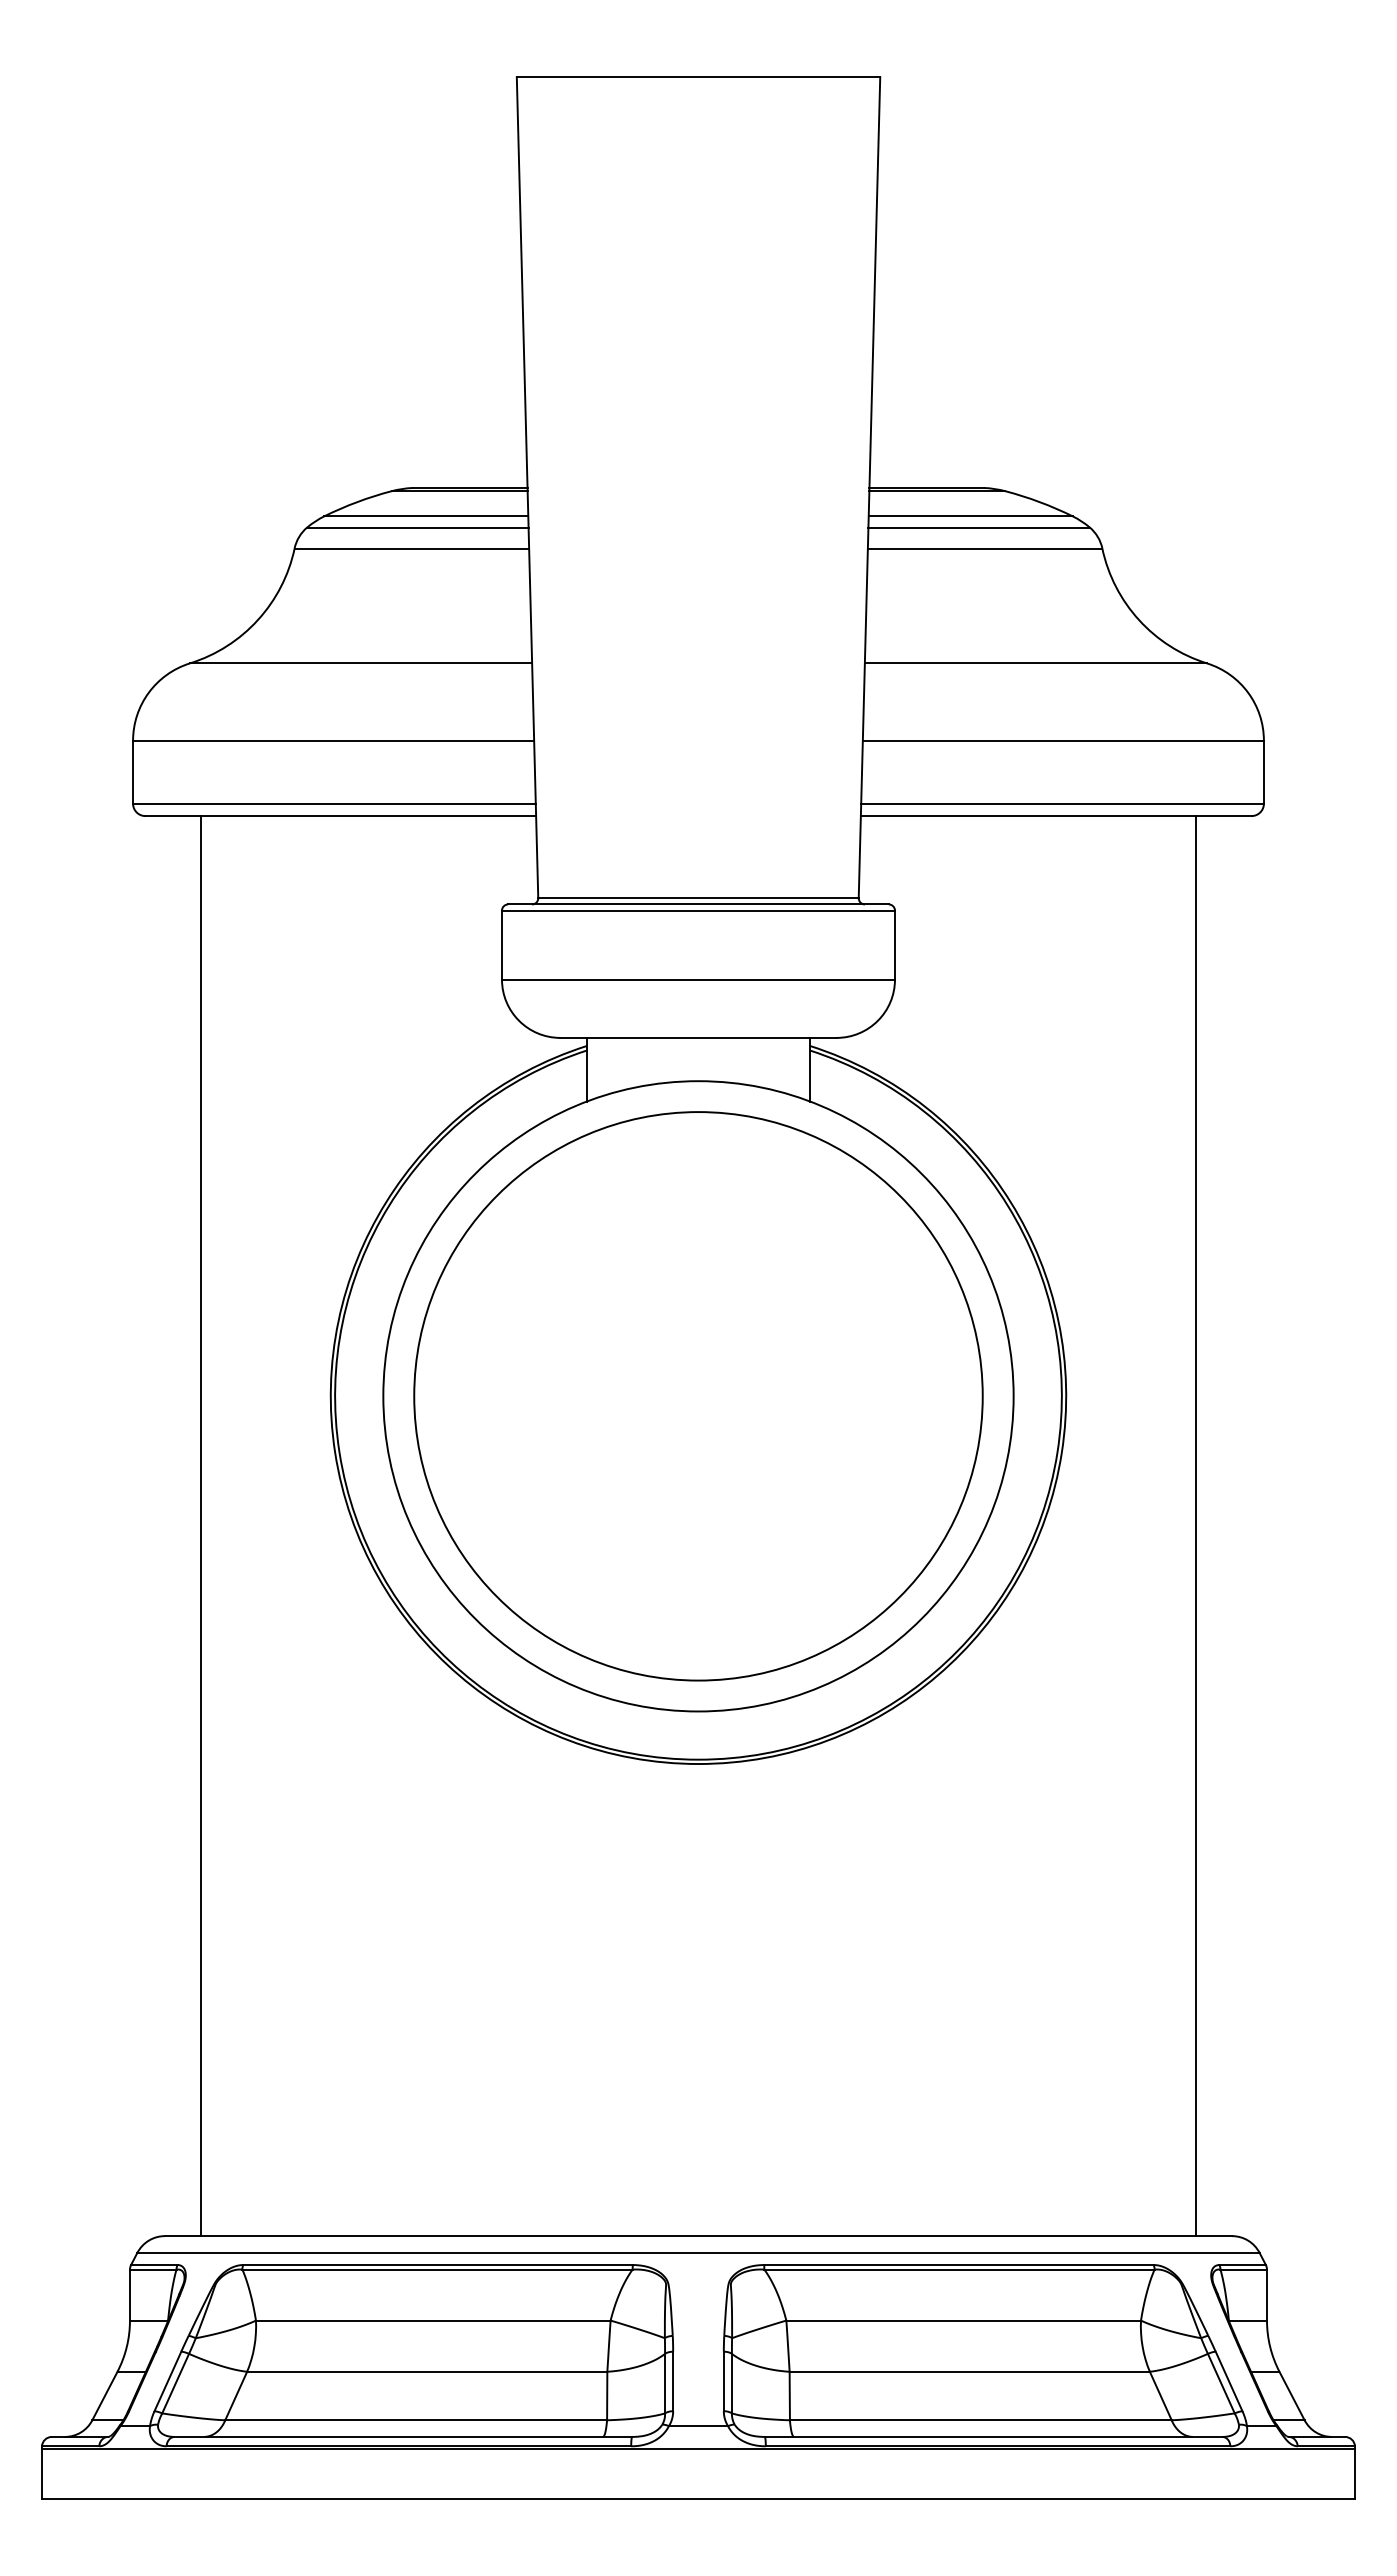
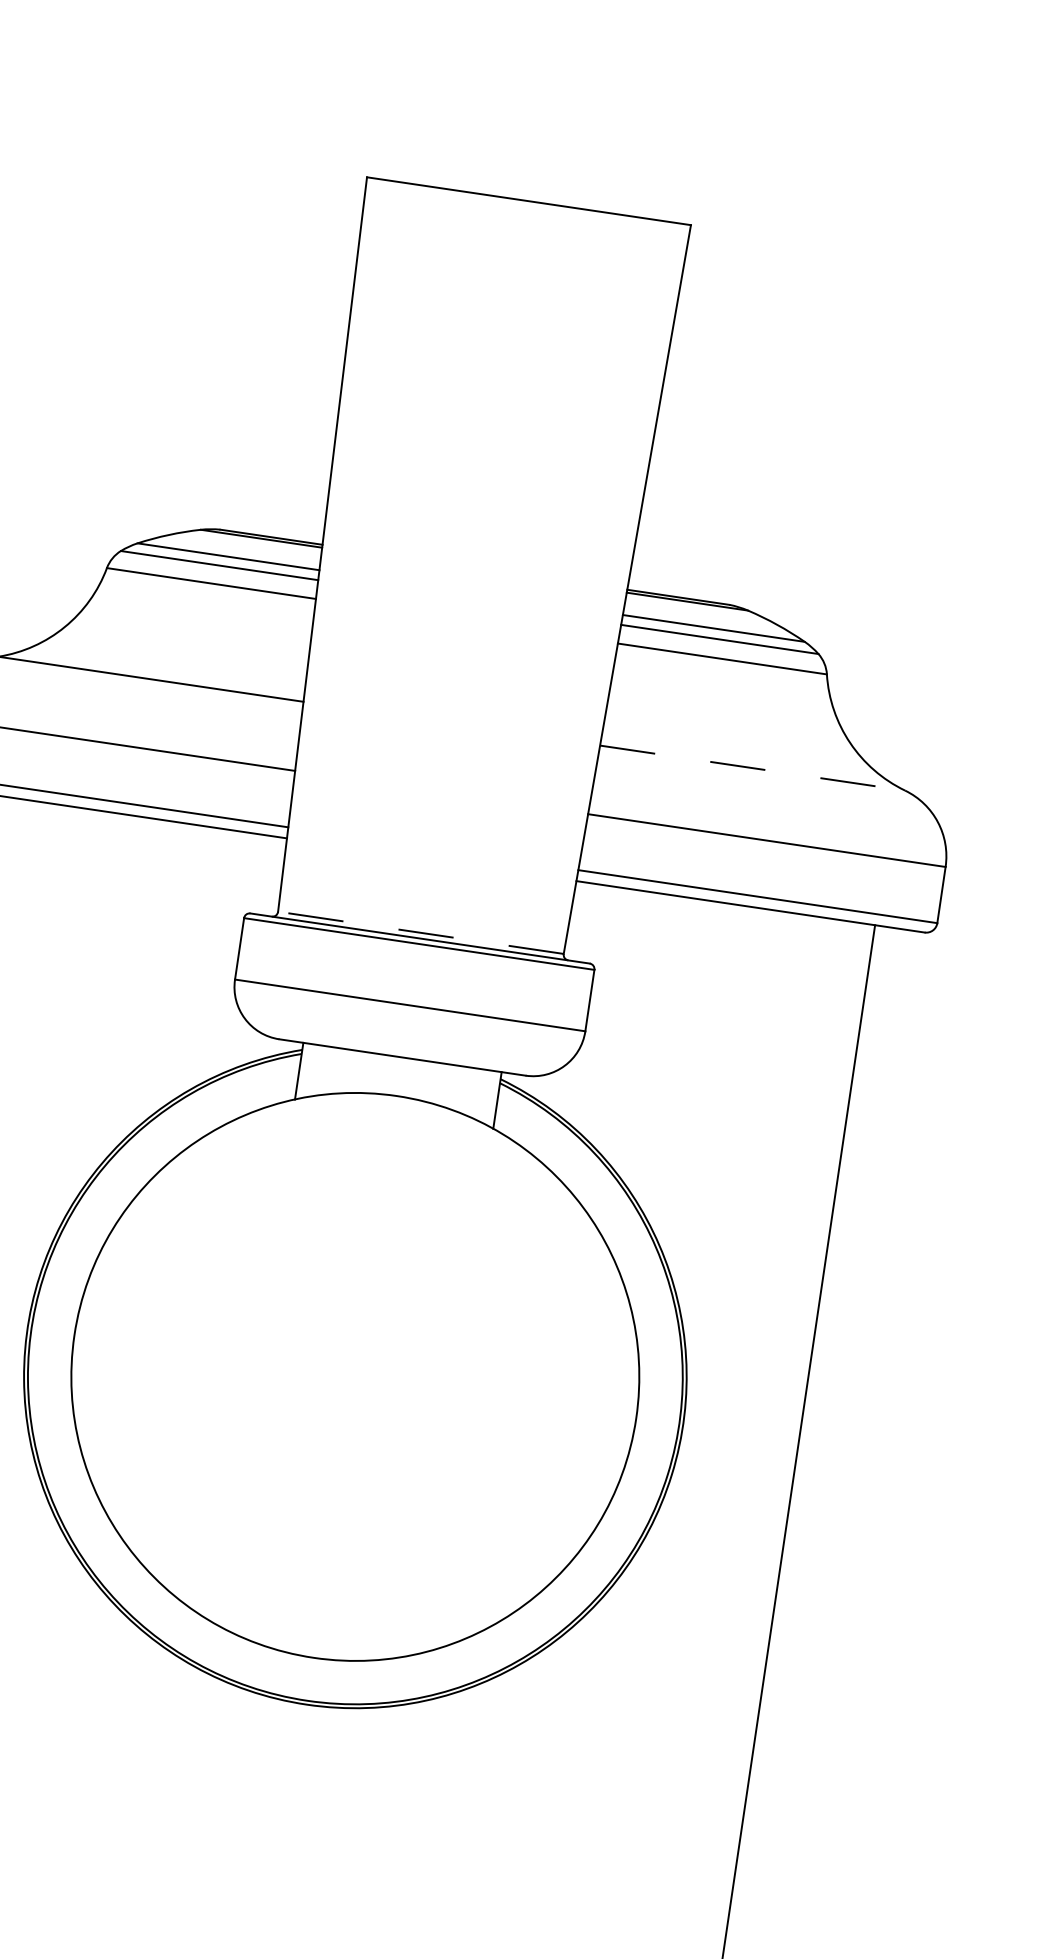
line: (1036, 663) -> (753, 768), solid -> dashed
line: (697, 898) -> (419, 933), solid -> dashed
circle: (698, 1396) -> (355, 1377), removed

